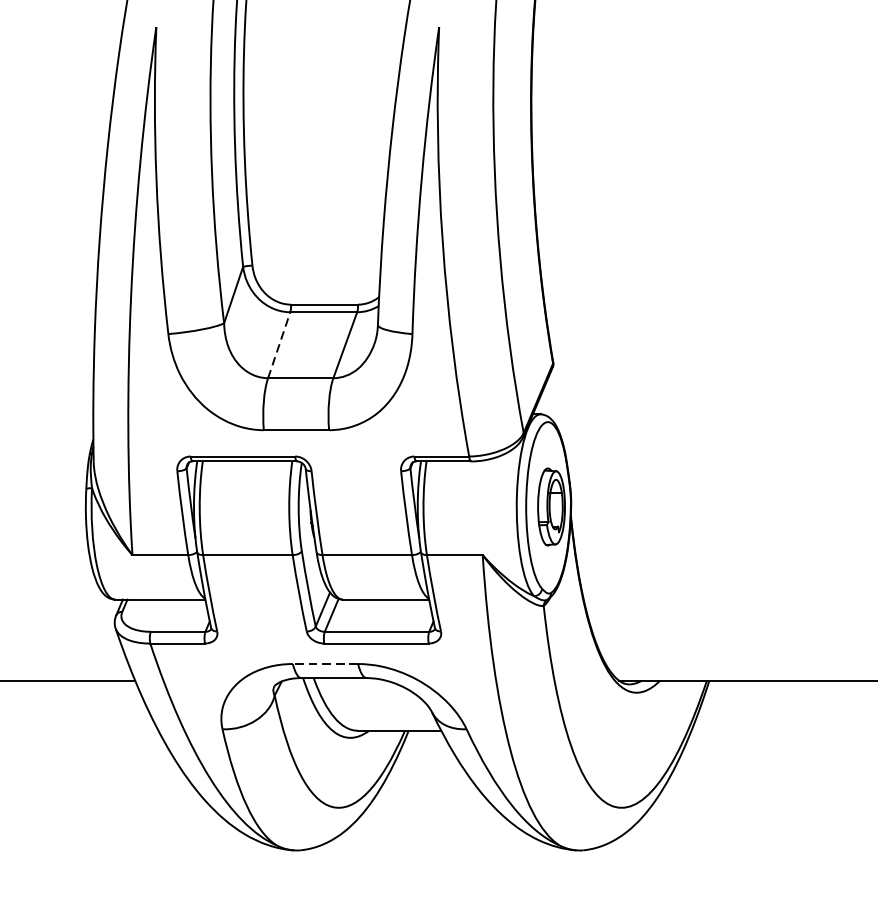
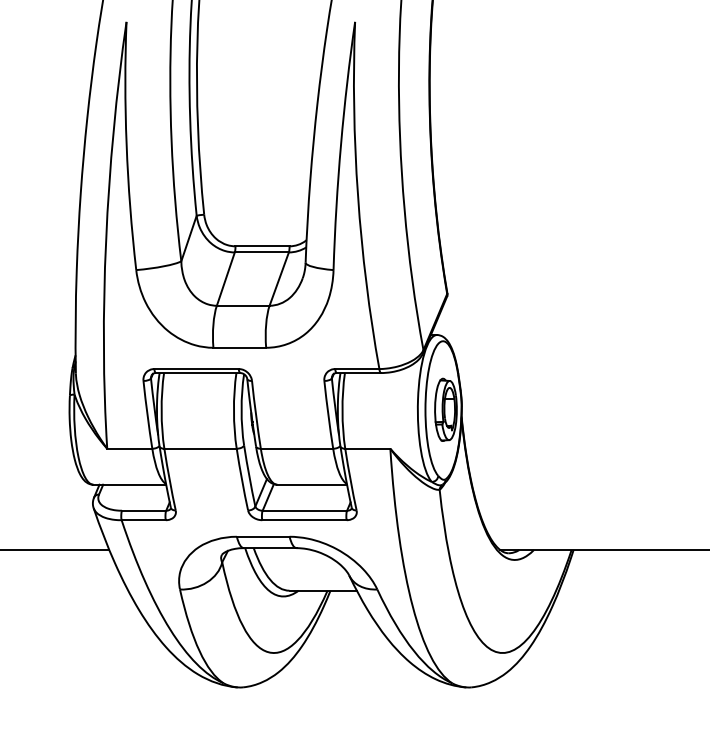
line: (280, 344) -> (226, 278), dashed -> solid
line: (324, 663) -> (262, 536), dashed -> solid

